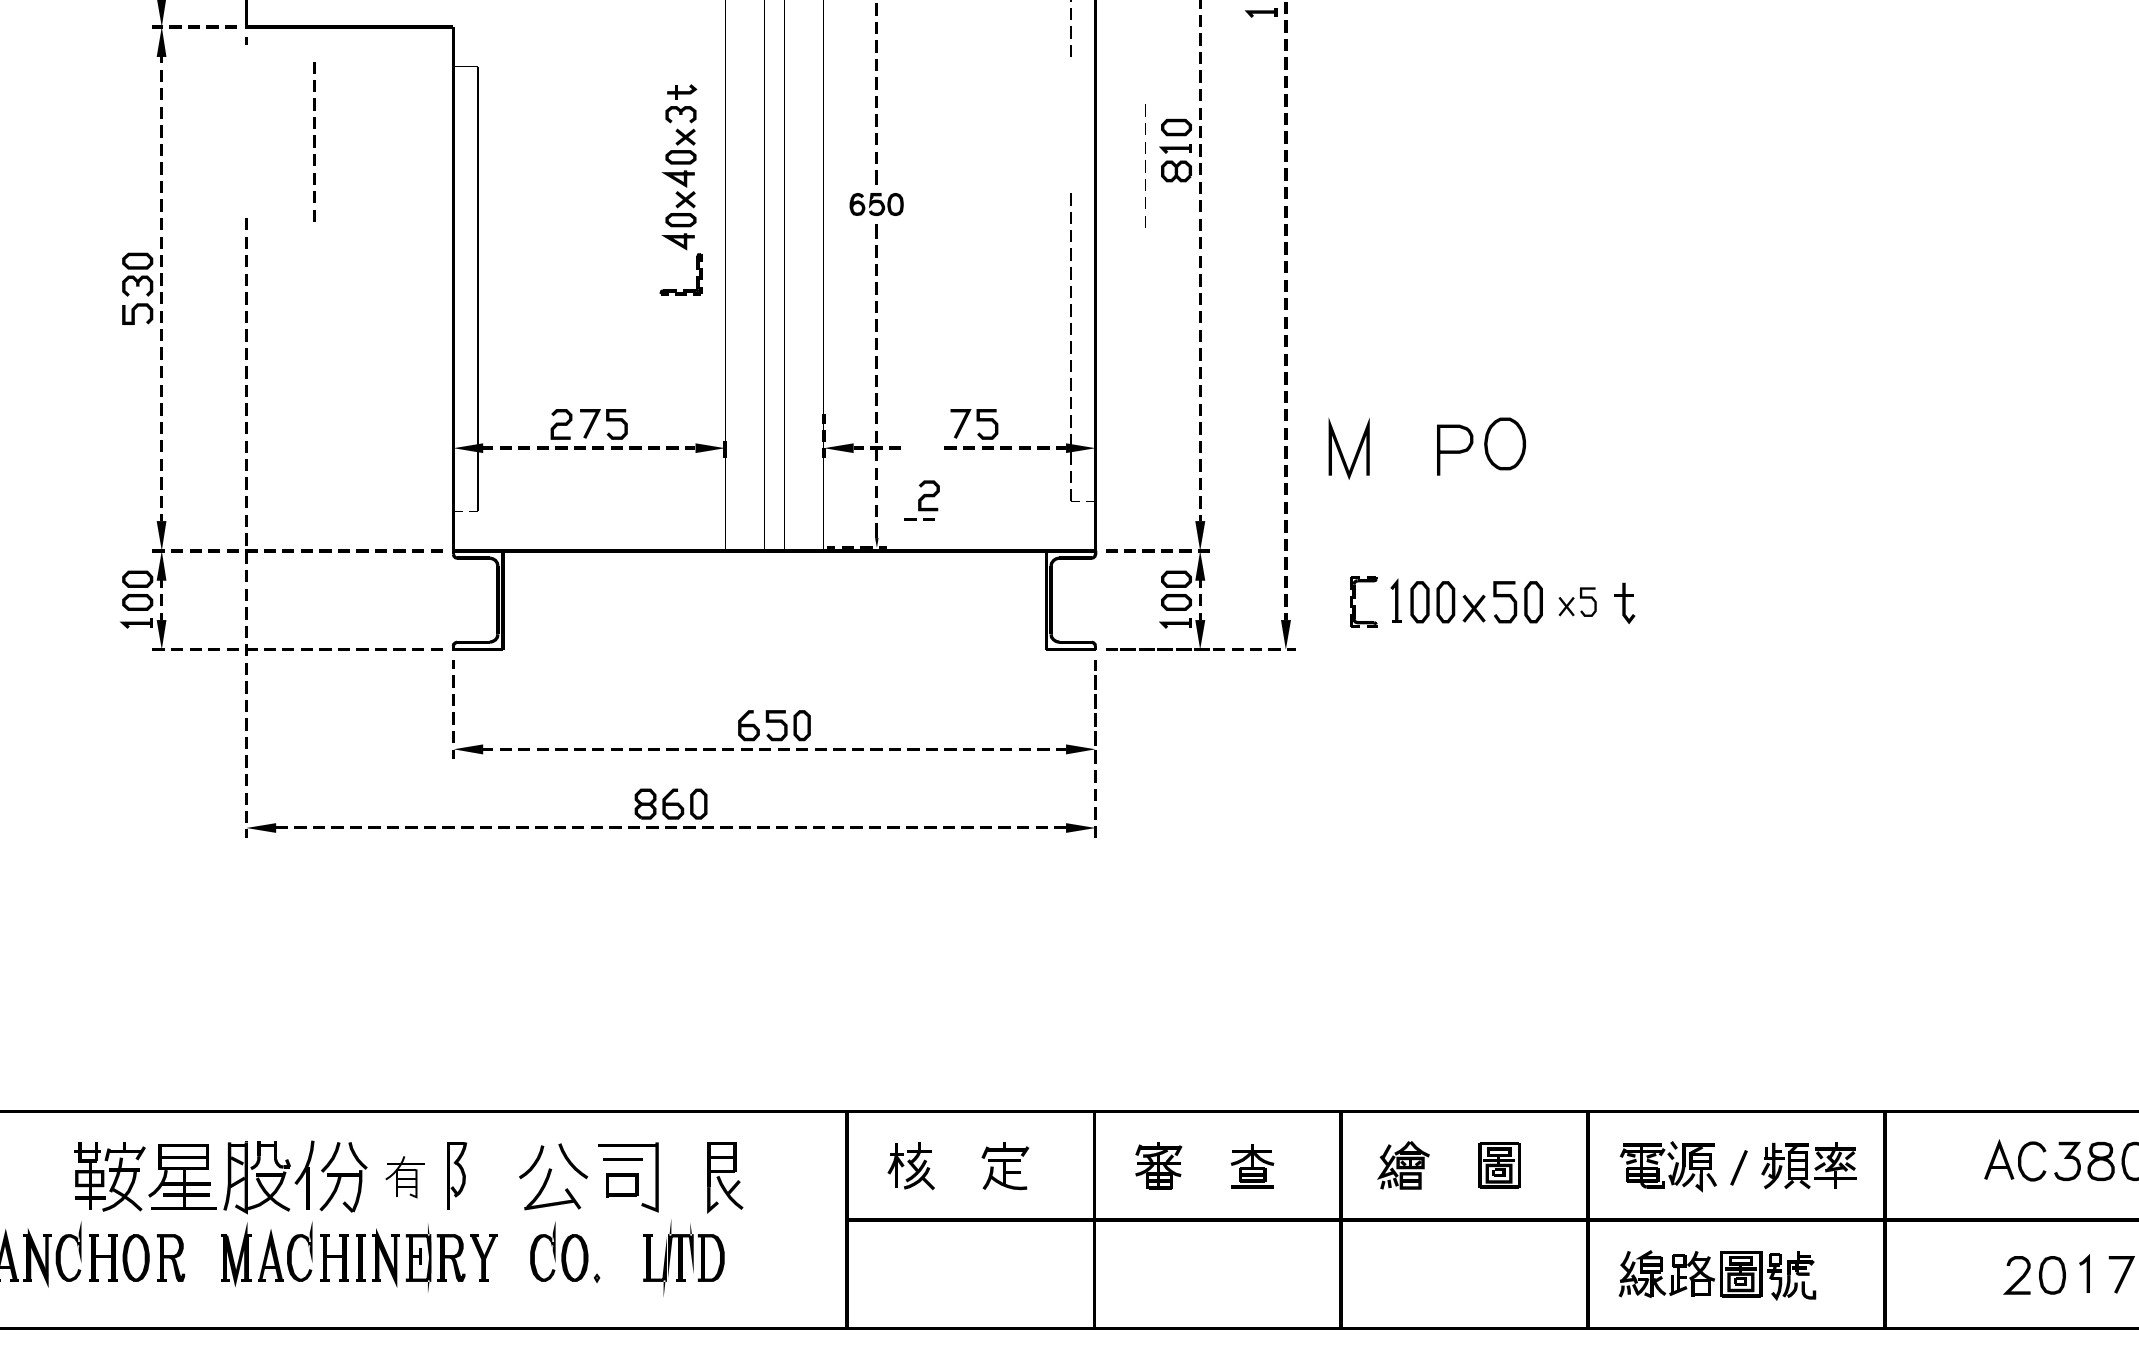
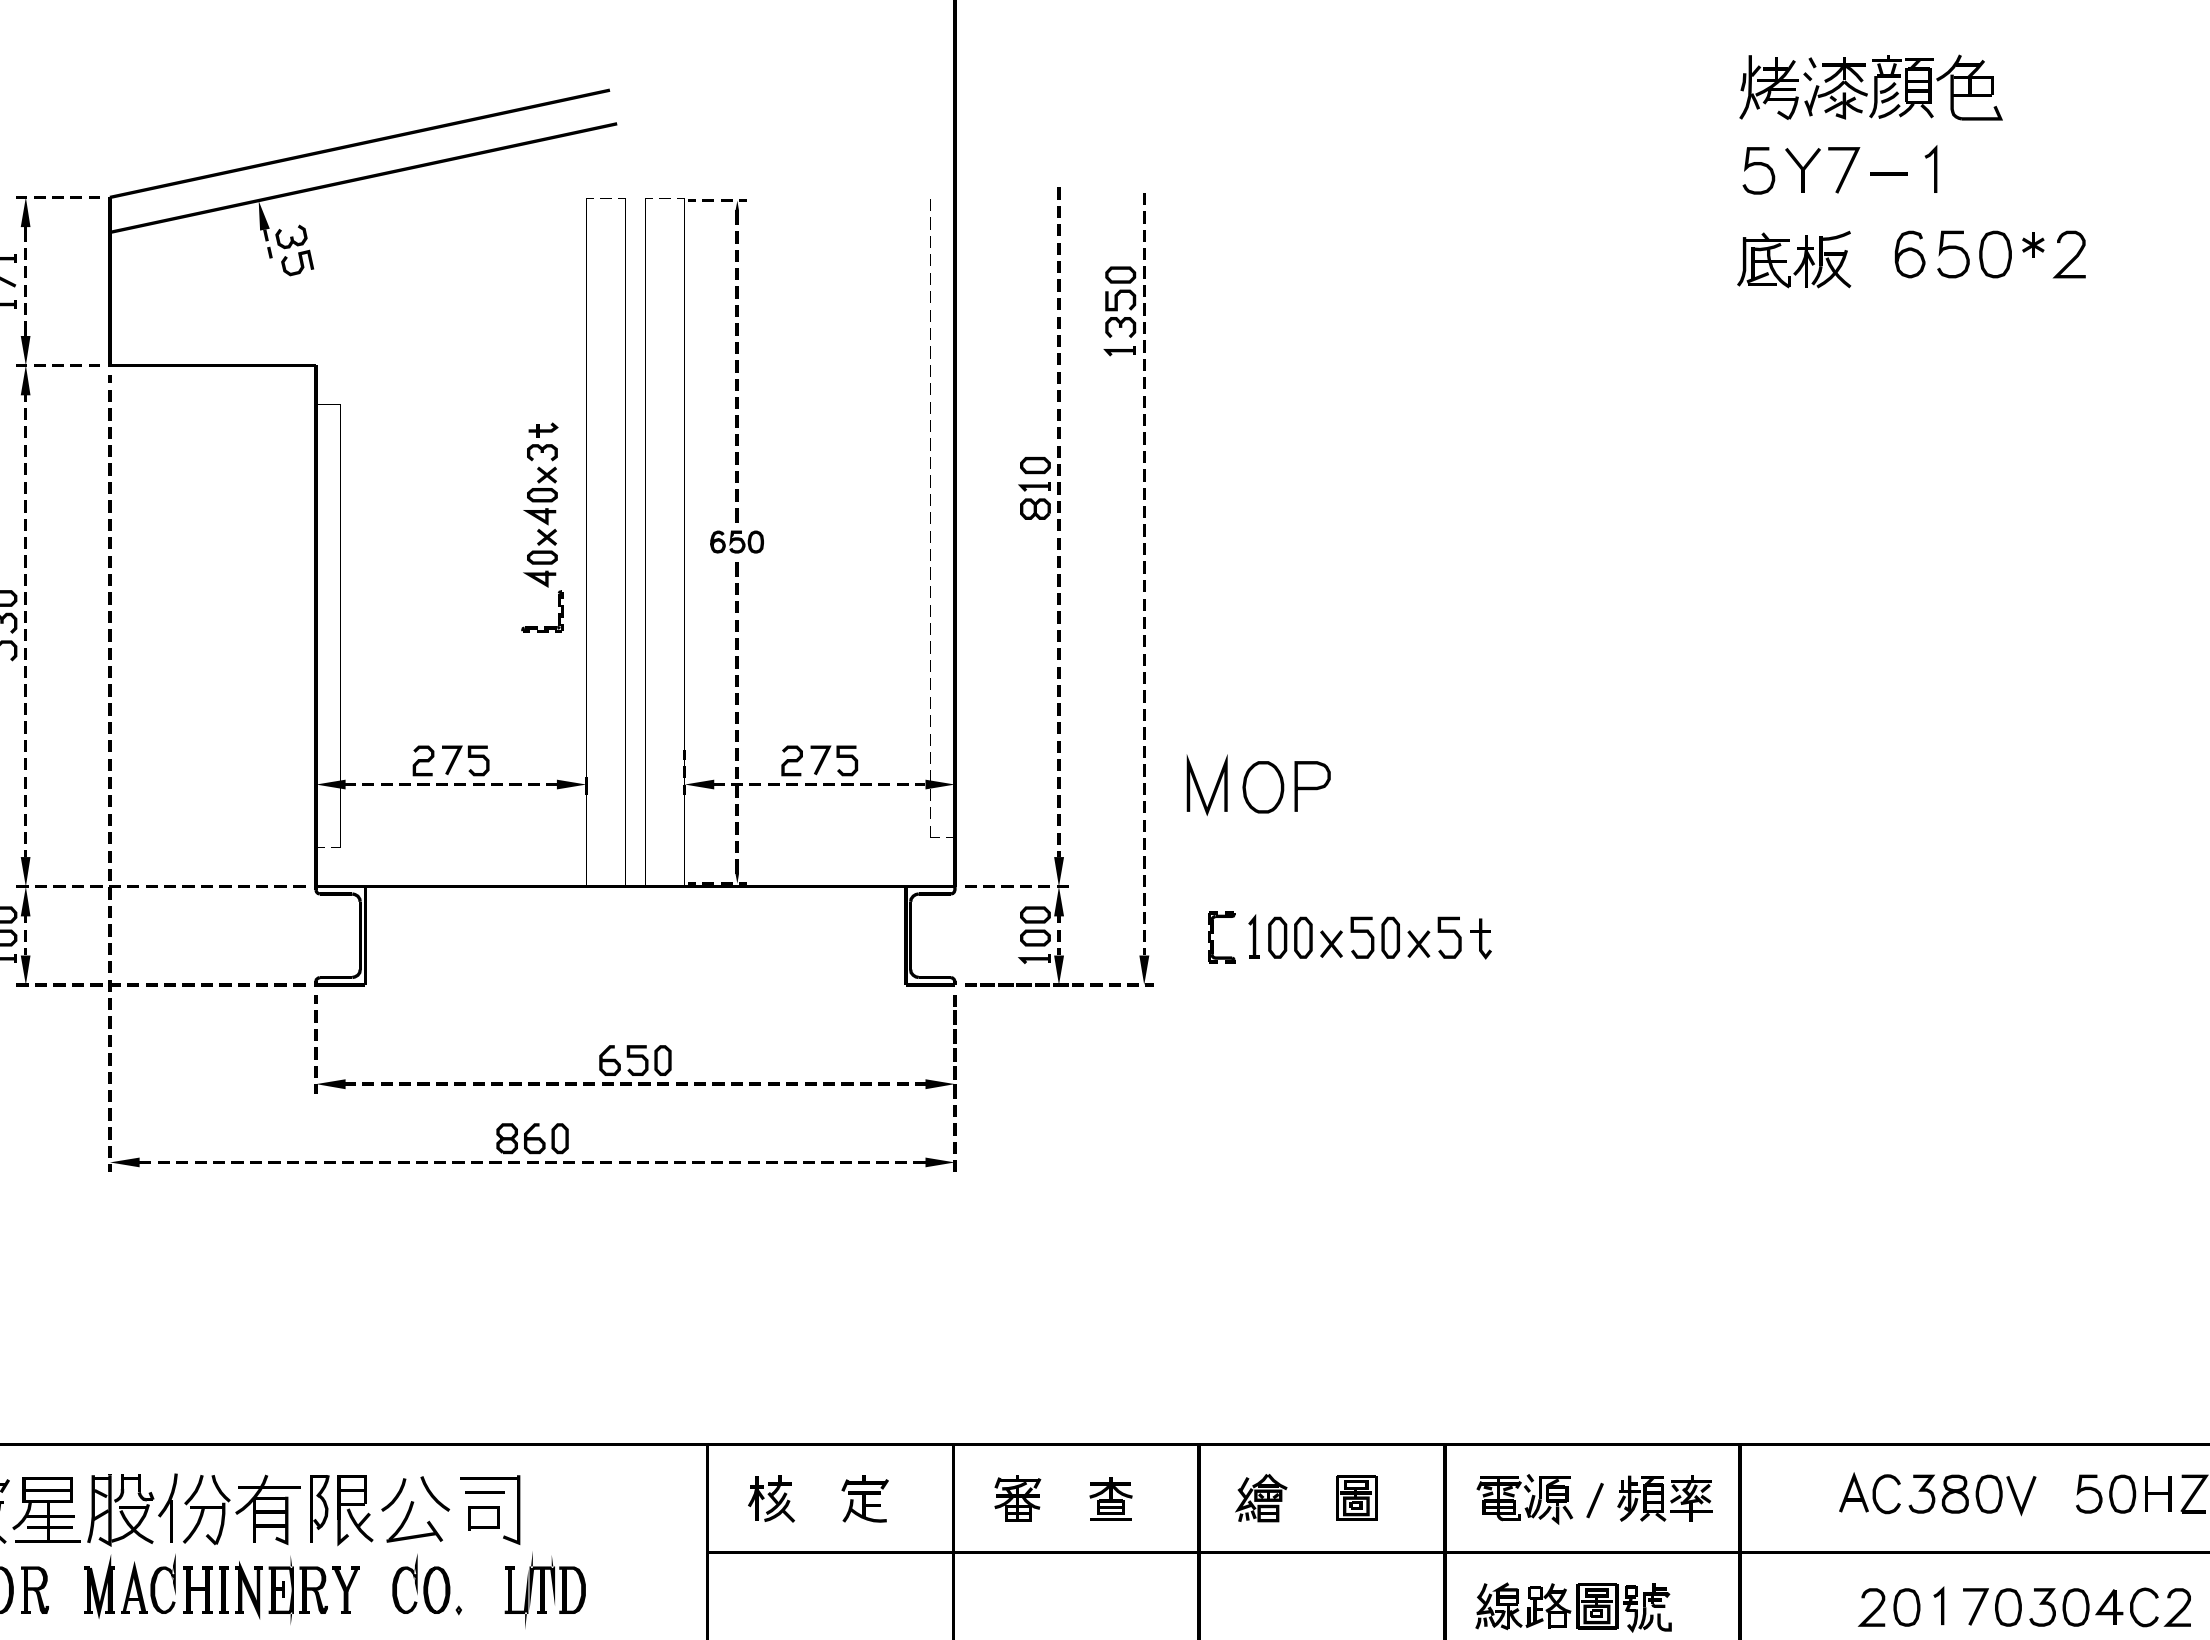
line: (314, 141) -> (109, 469), moved
line: (1145, 165) -> (930, 462), moved
part: (1505, 444) -> (1263, 787), moved
part: (922, 500) -> (785, 765), moved
part: (1577, 601) -> (1434, 937), size x1.43
part: (404, 1176) -> (267, 1509), size x1.67
part: (725, 1177) -> (355, 1510), moved

